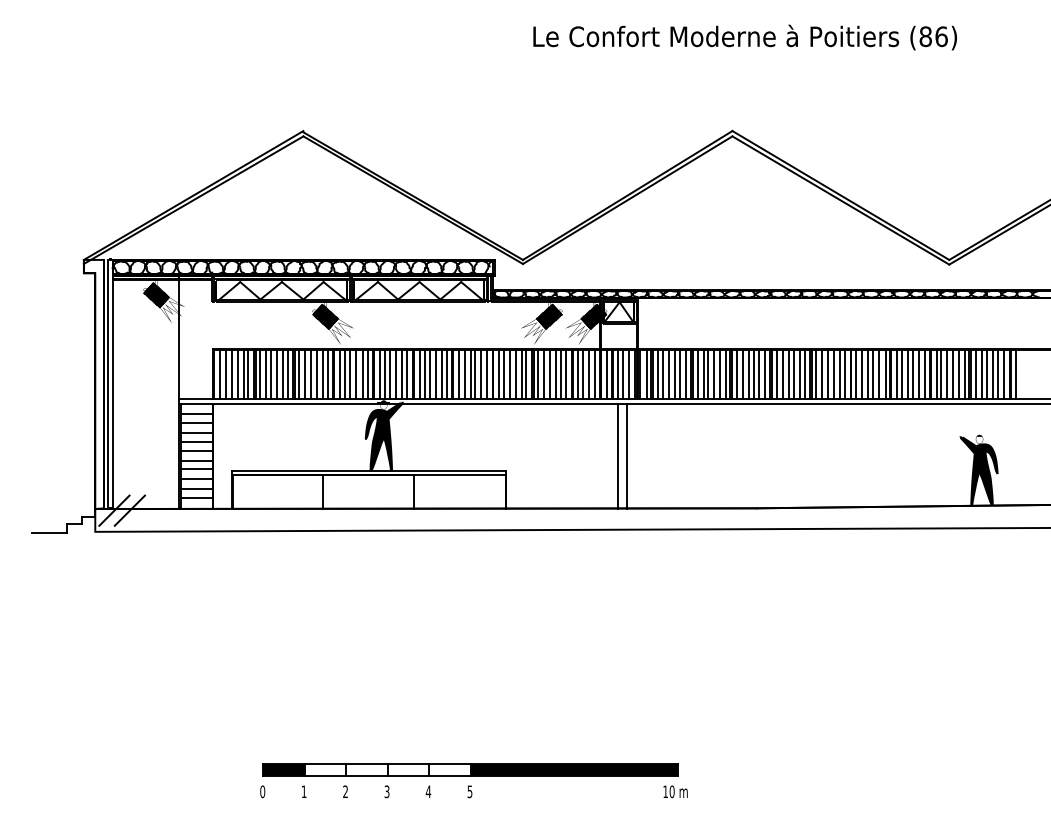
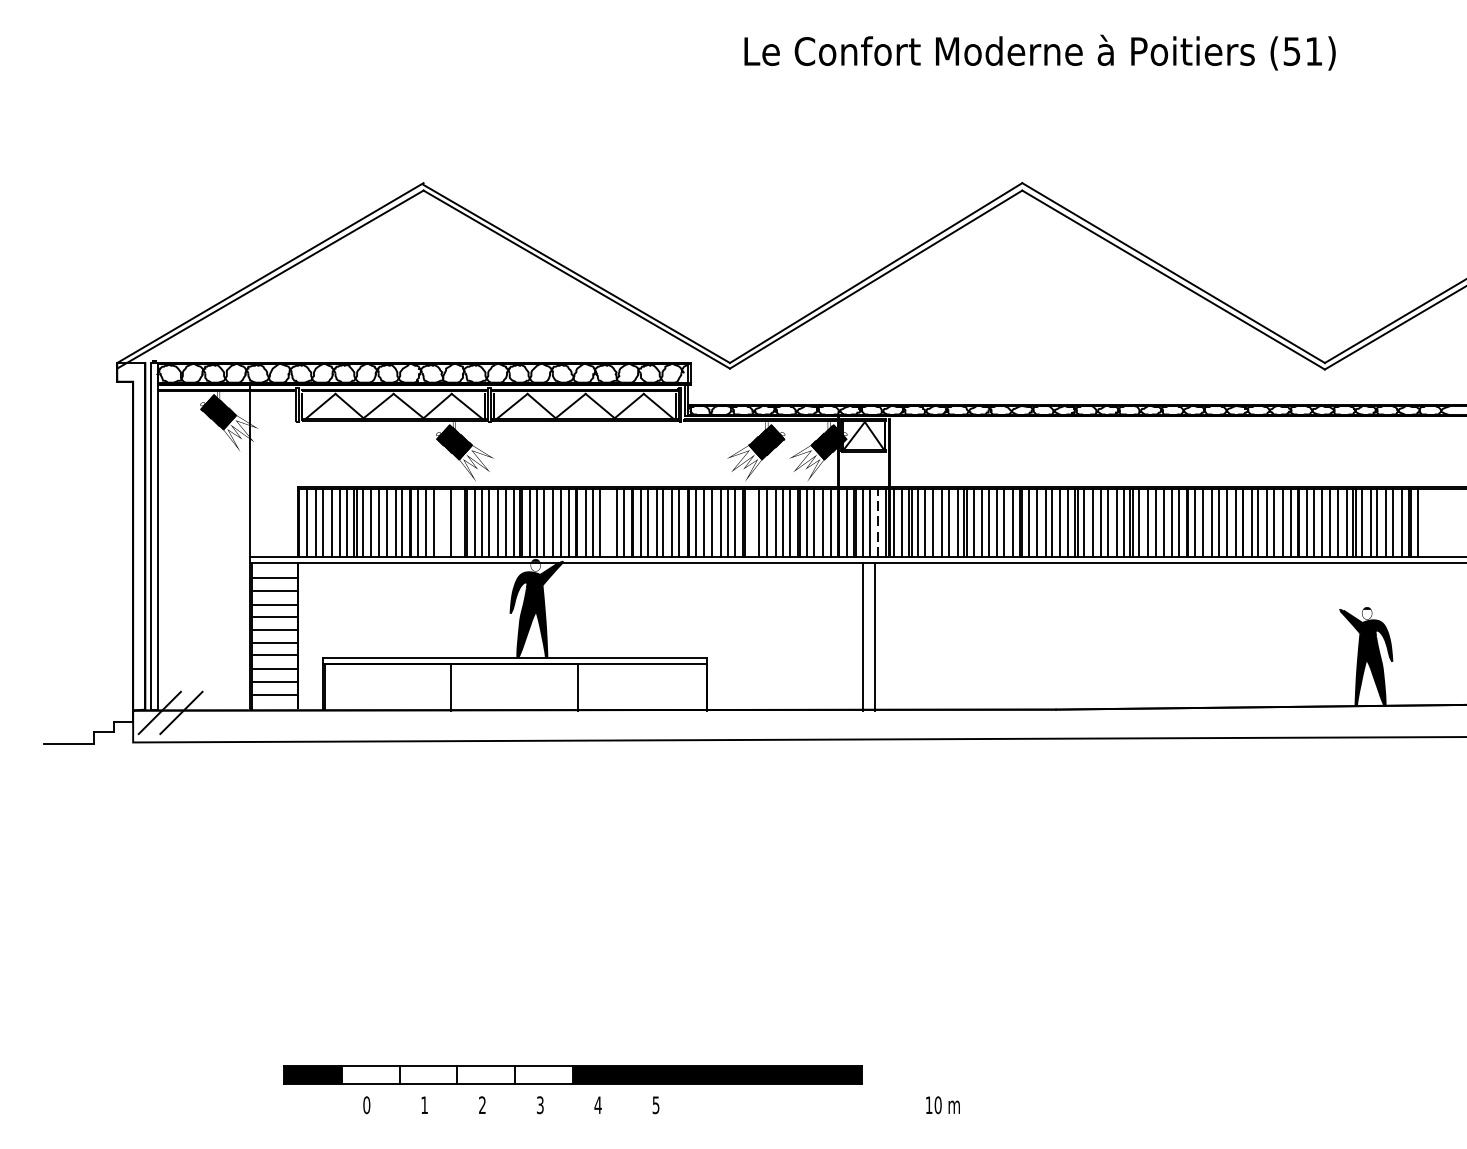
text: (933, 36) -> (1302, 51), (86) -> (51)
line: (316, 373) -> (441, 521), removed
line: (328, 373) -> (458, 521), removed
line: (435, 373) -> (607, 521), removed
line: (538, 373) -> (751, 521), removed
line: (629, 374) -> (878, 522), solid -> dashed
part: (470, 769) -> (573, 1074), moved

